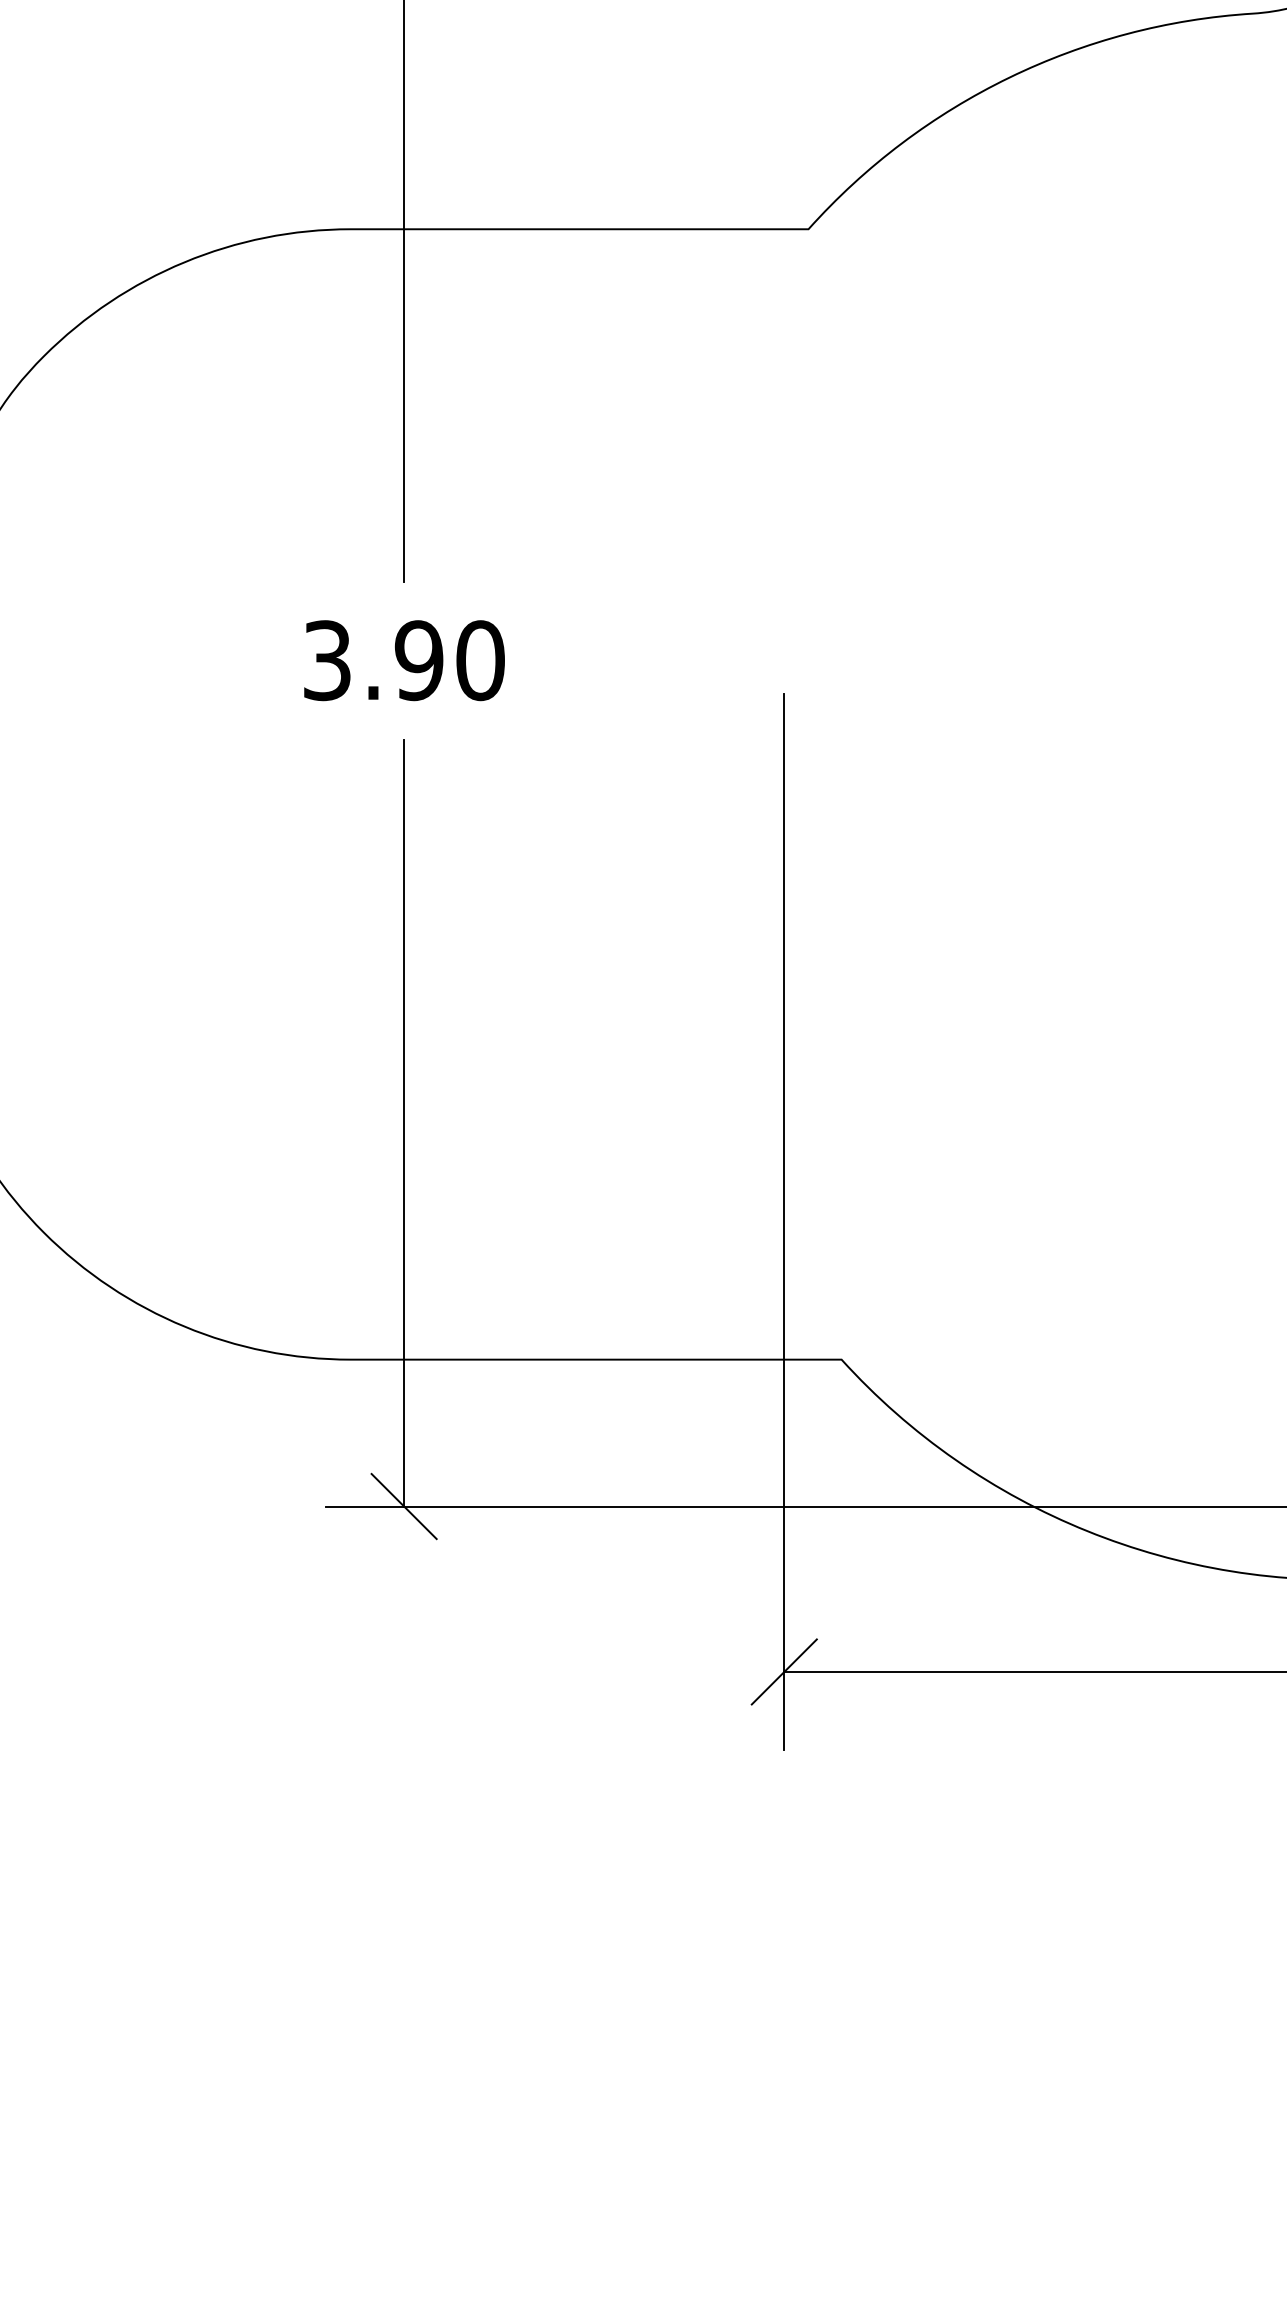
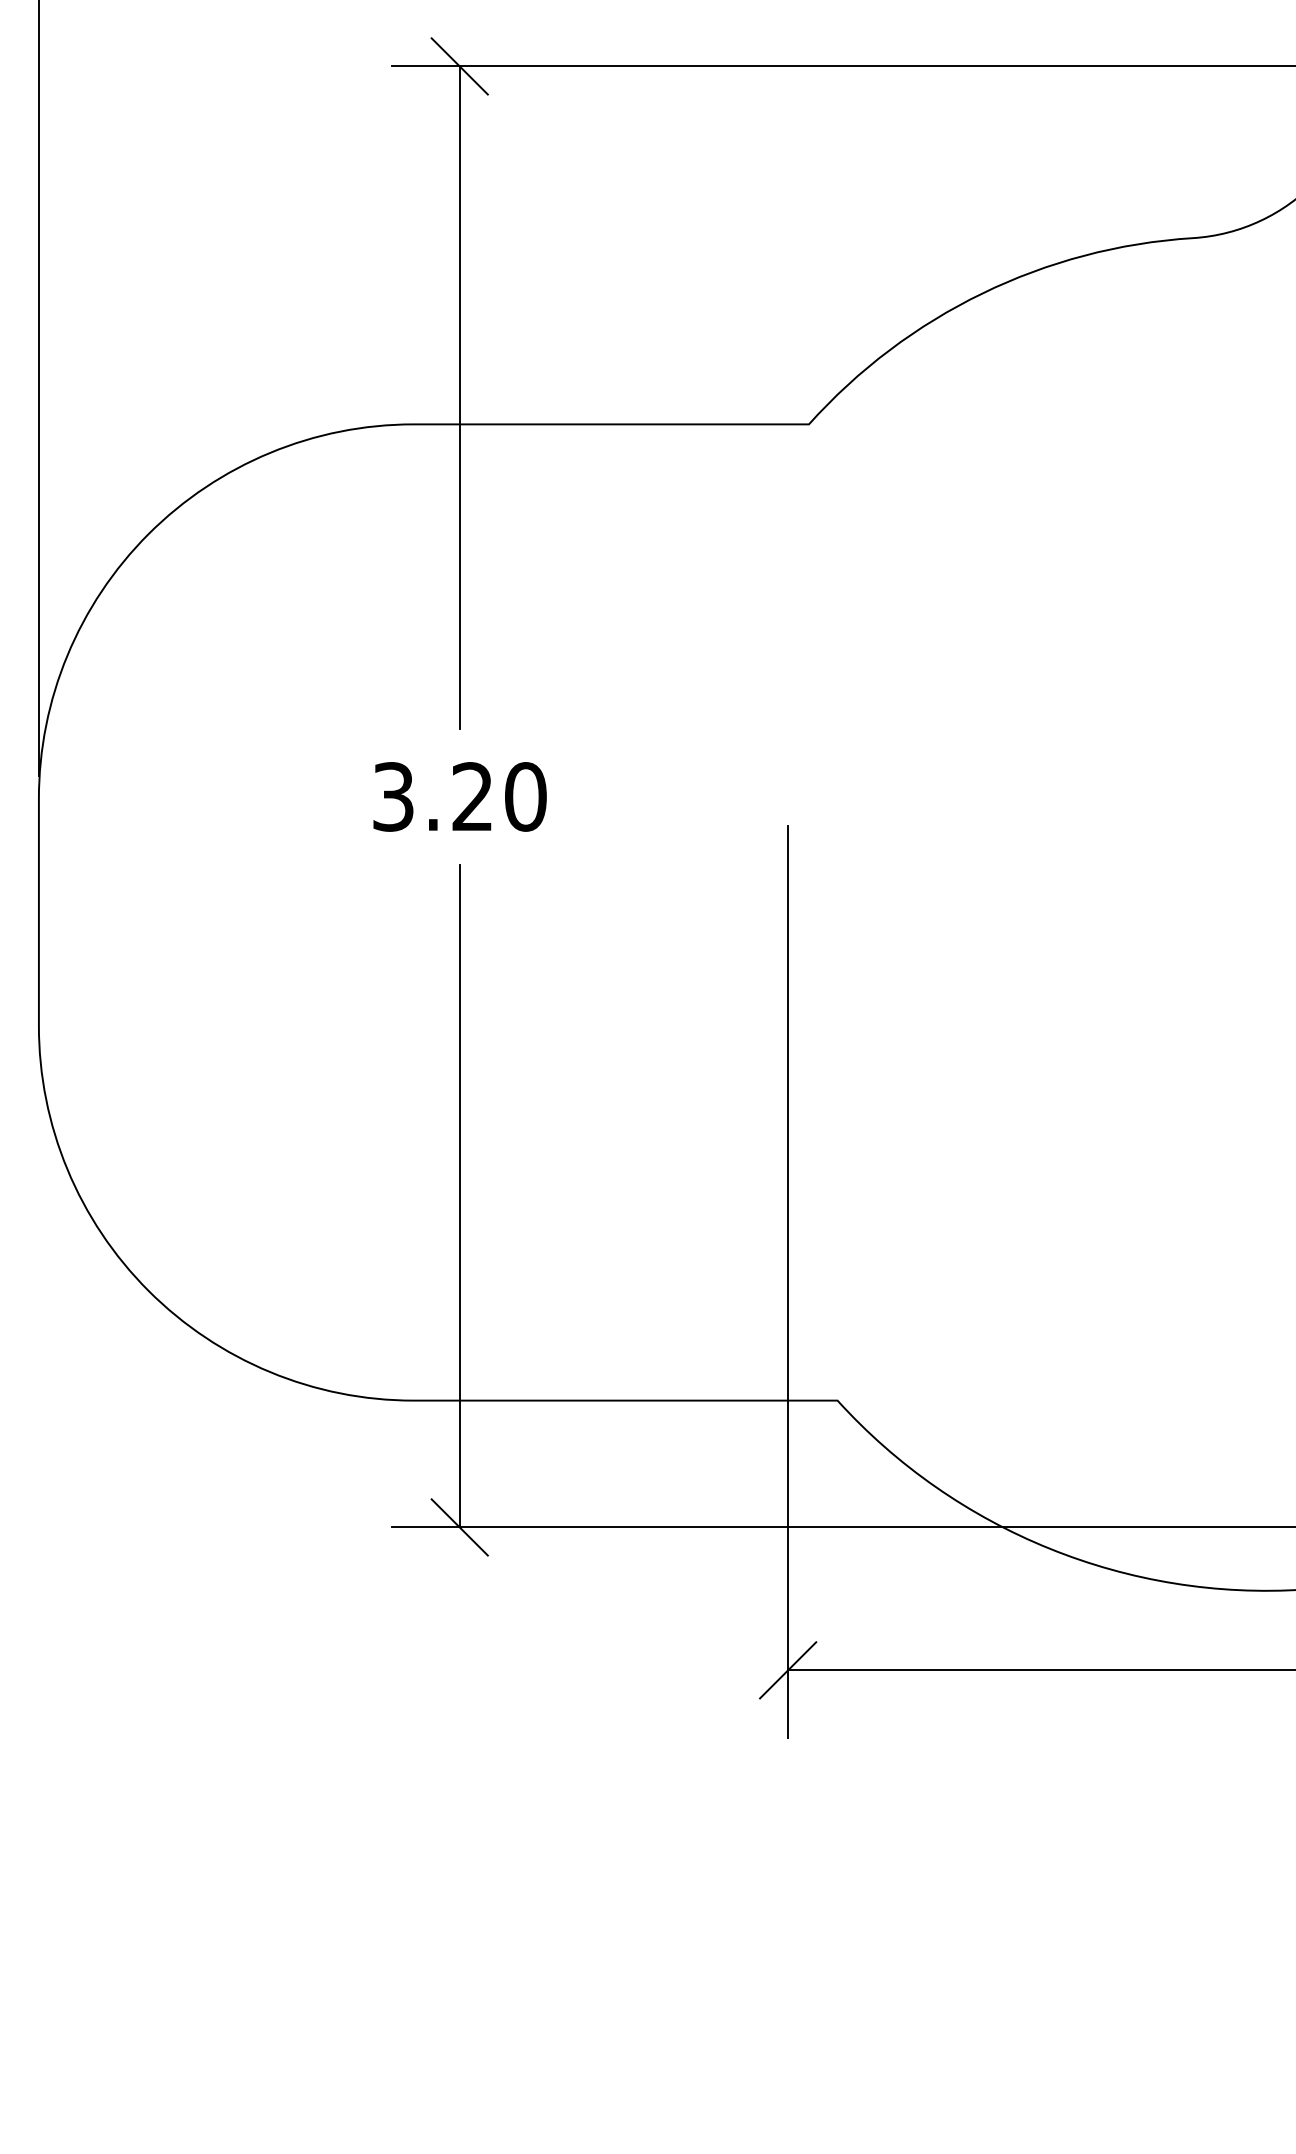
text: (418, 660) -> (472, 796), 3.90 -> 3.20

